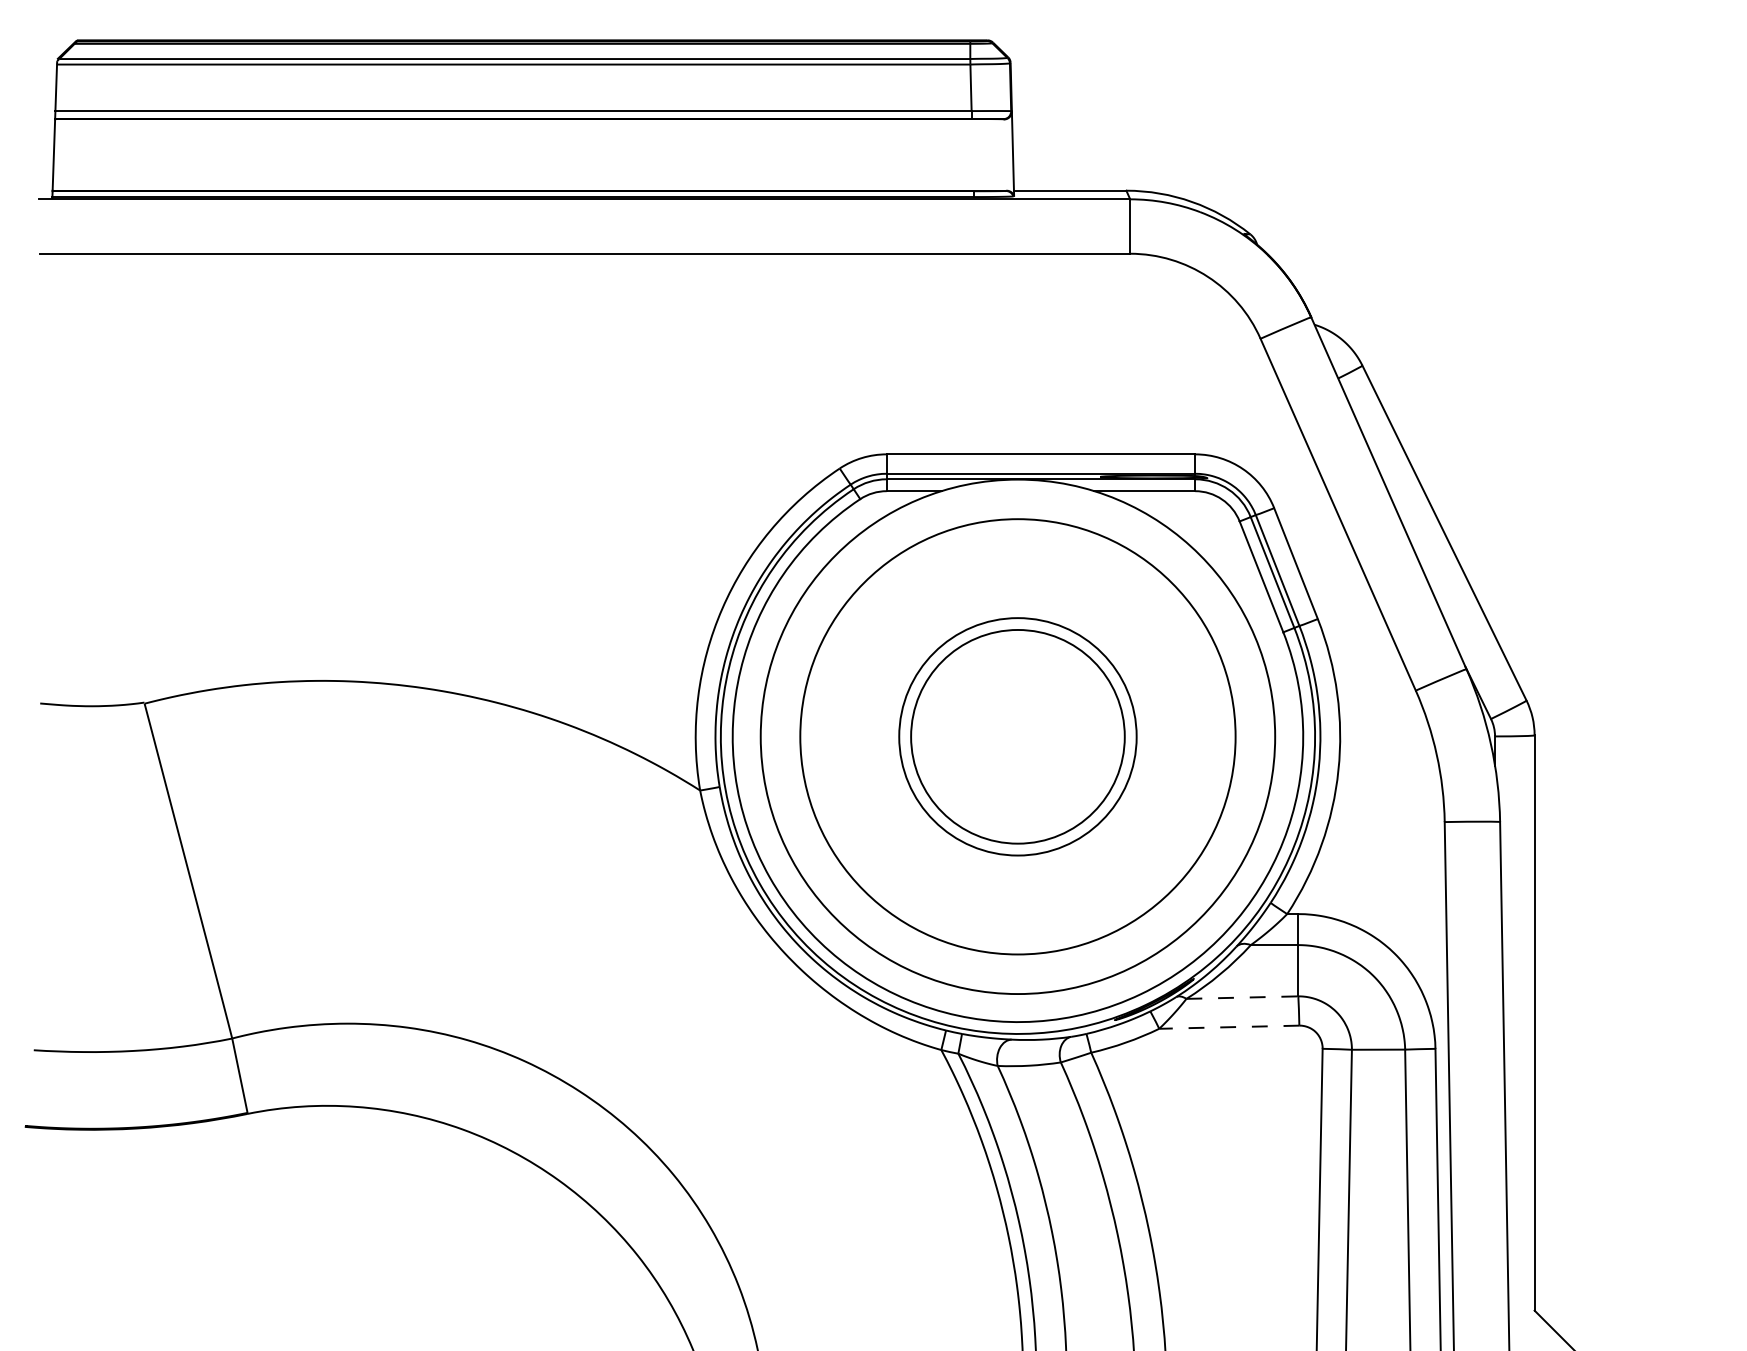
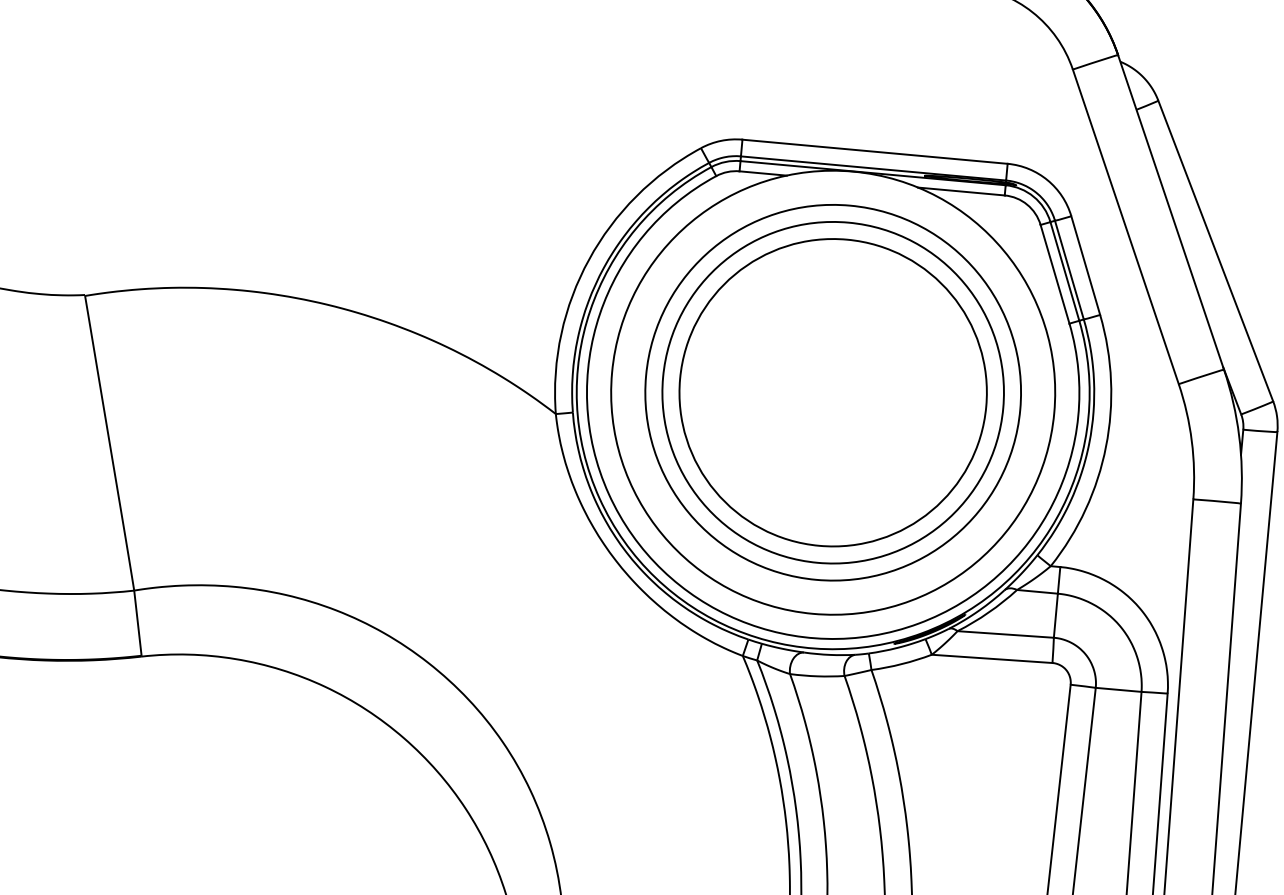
circle: (1017, 736) -> (832, 392), size x1.67
circle: (1017, 736) -> (832, 392), size x1.67
line: (1242, 997) -> (1005, 634), dashed -> solid
line: (1228, 1027) -> (991, 659), dashed -> solid

